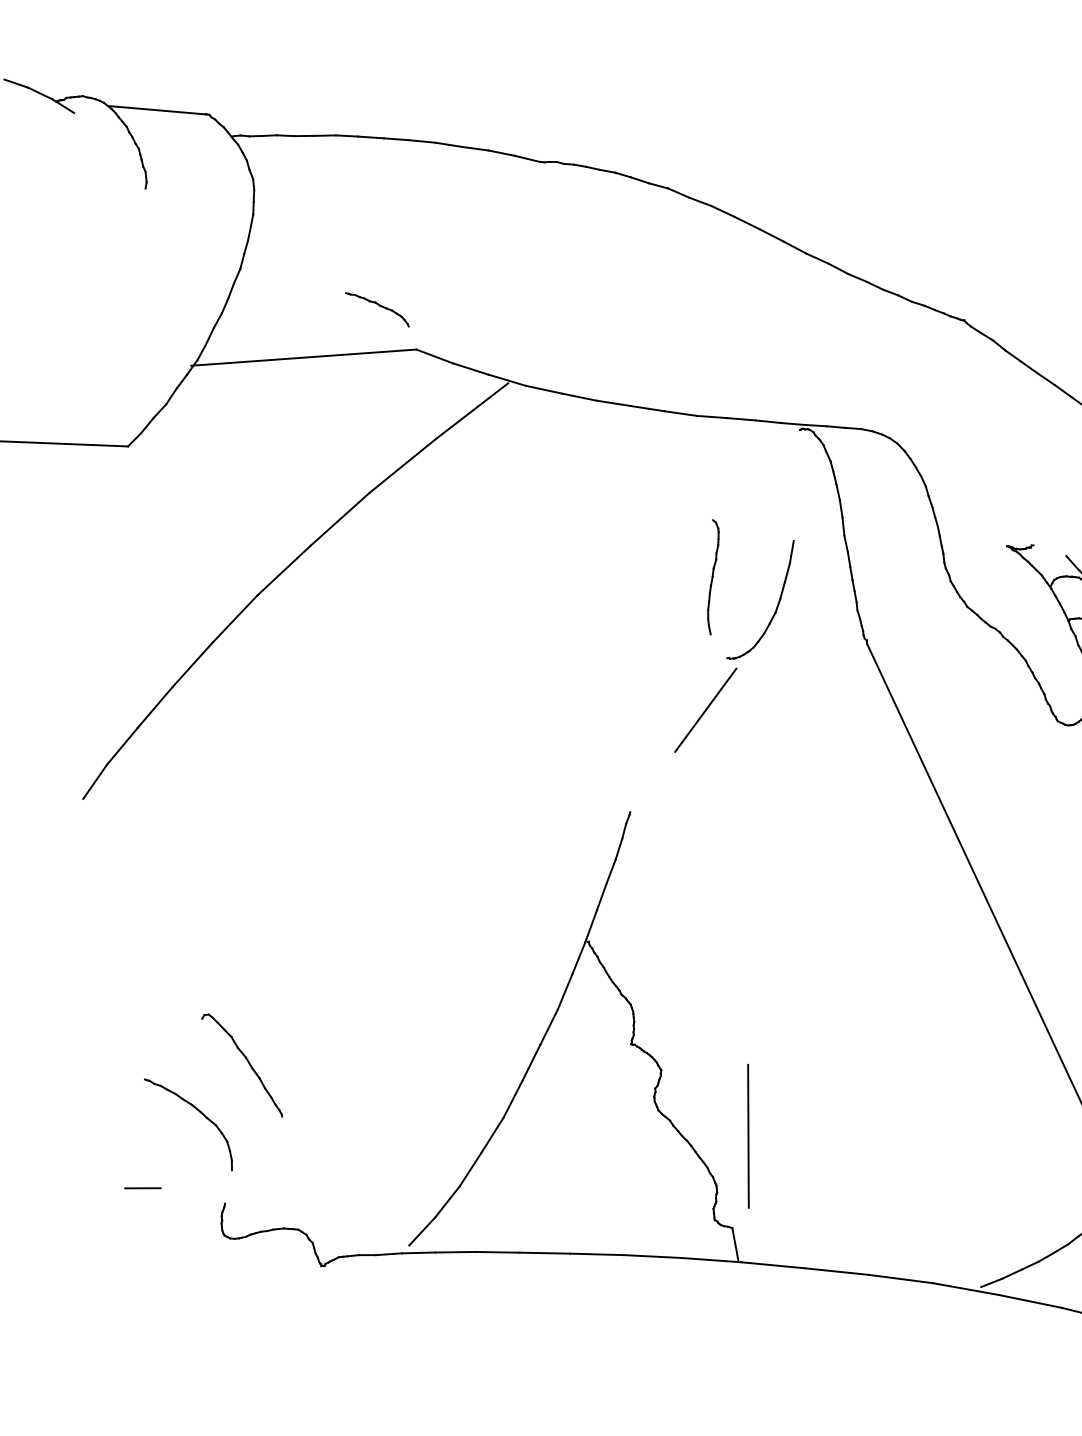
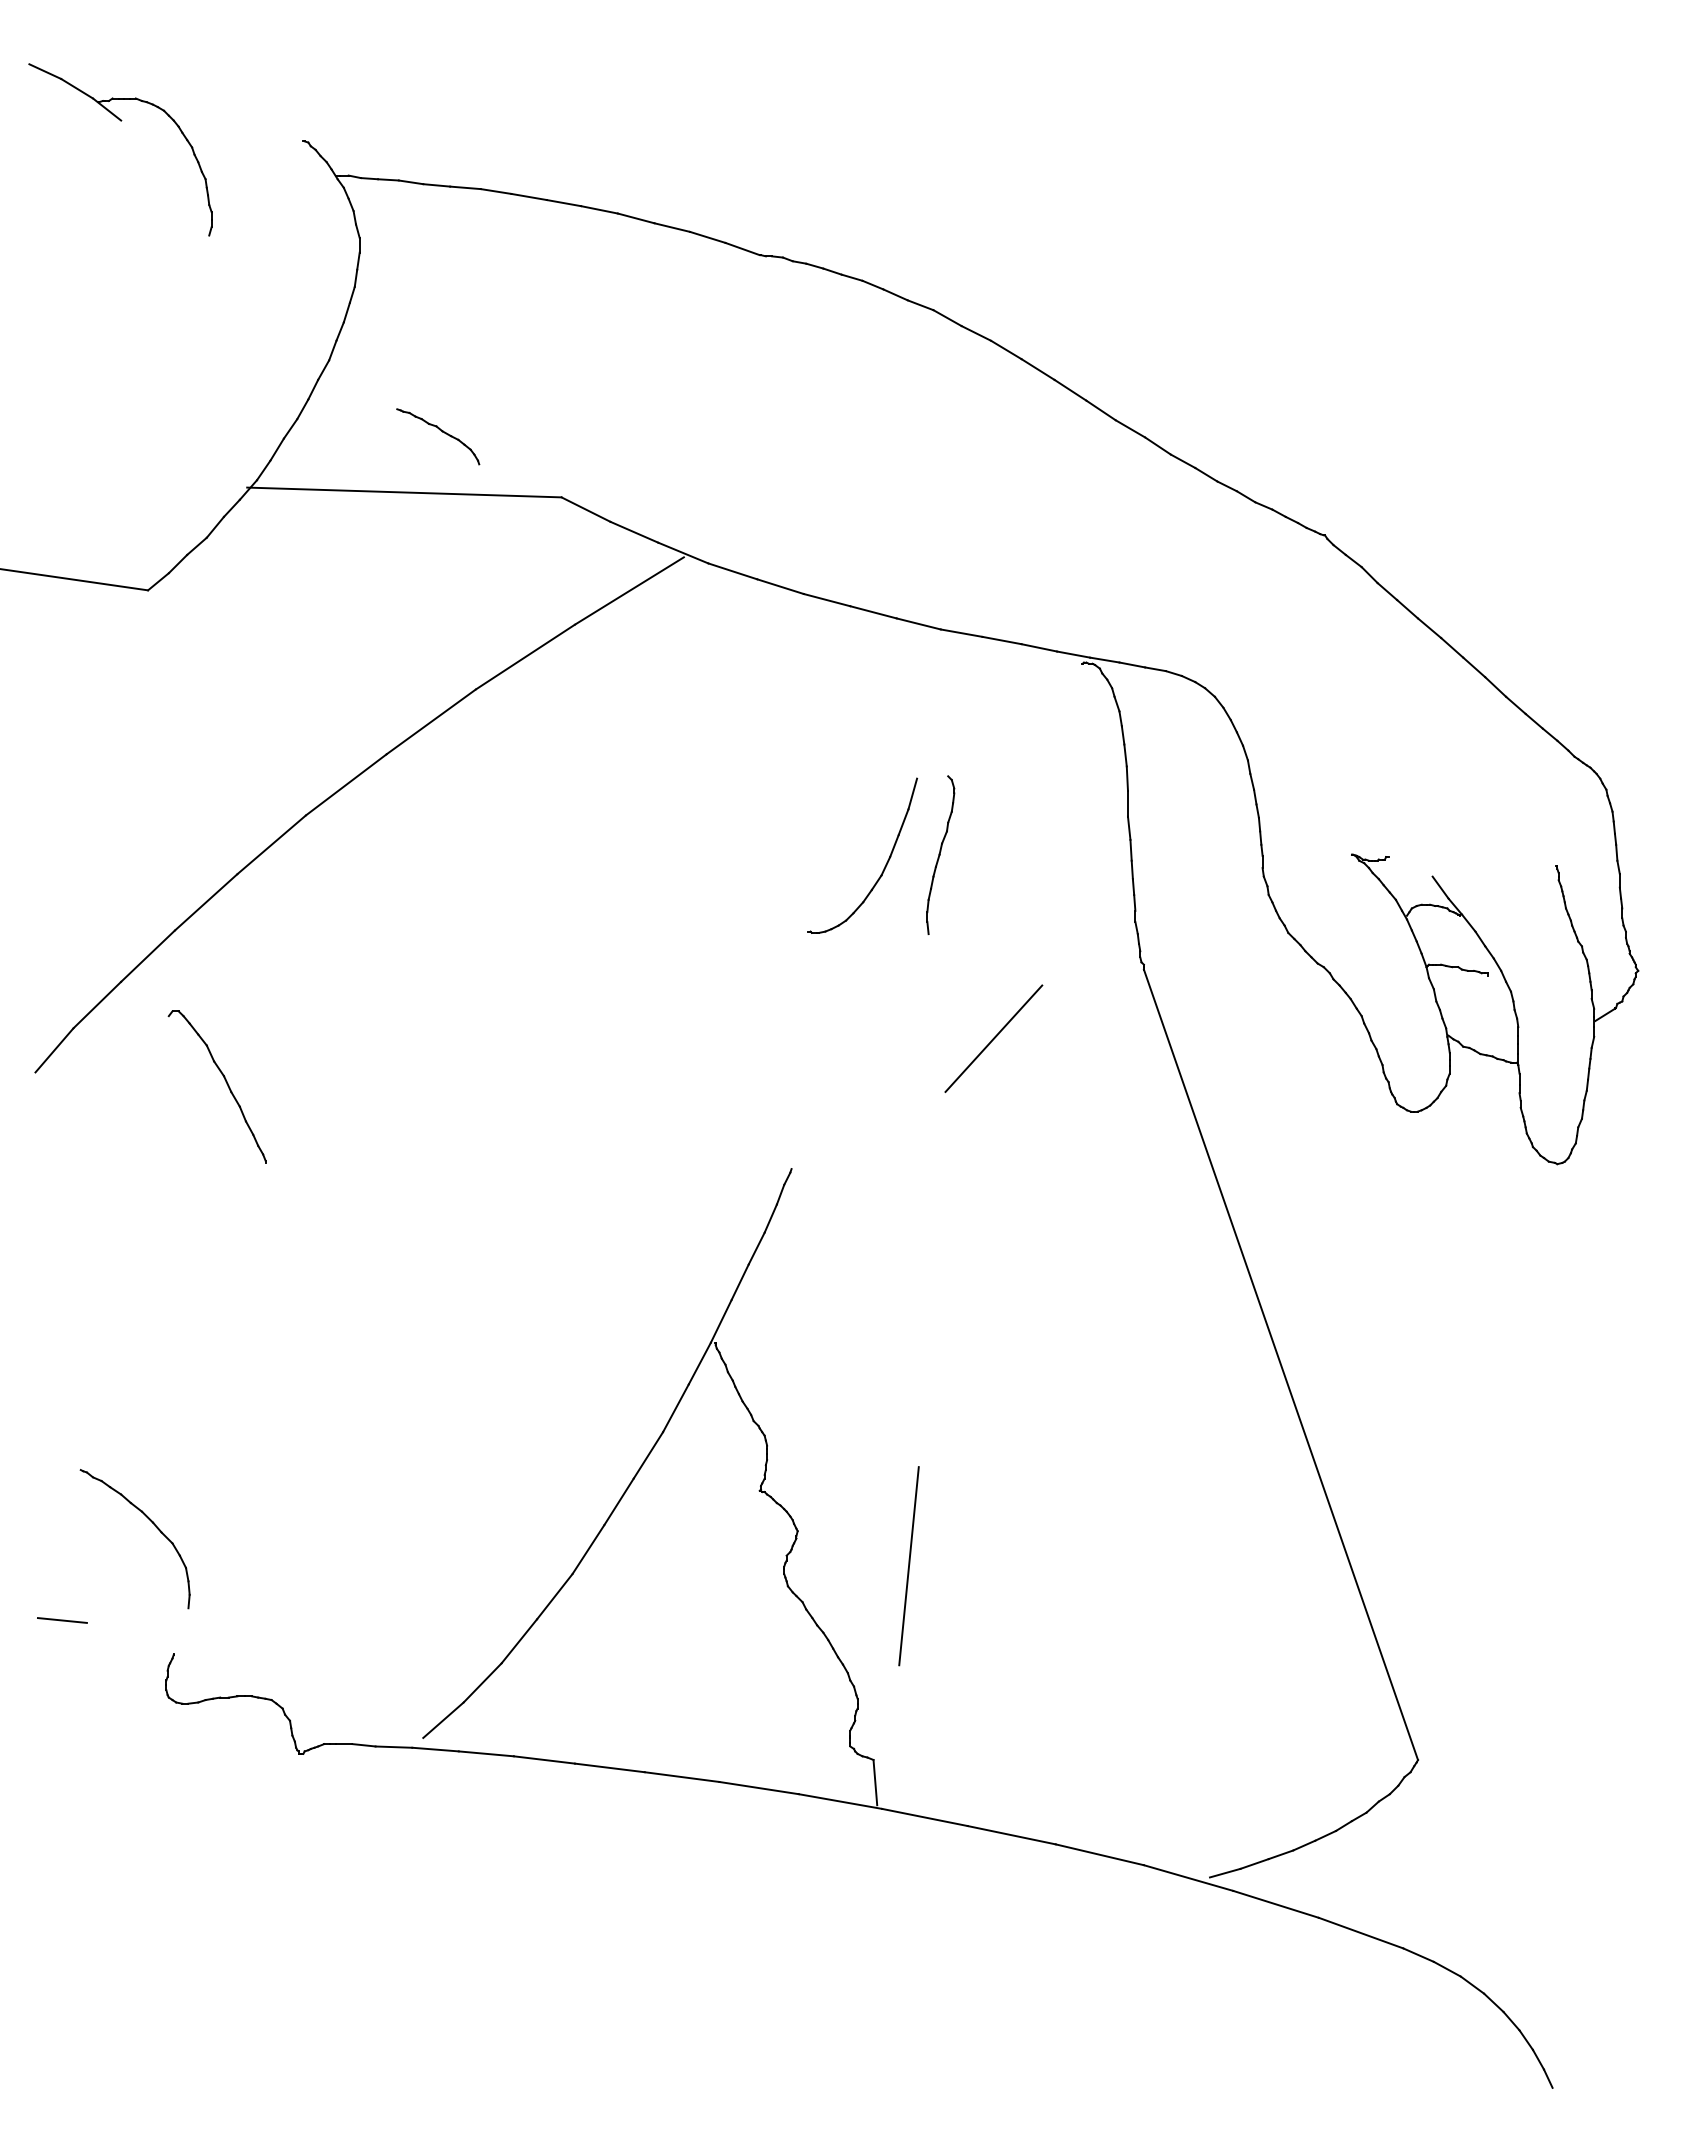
line: (156, 110) -> (235, 128), removed
part: (377, 309) -> (438, 436), moved
part: (776, 606) -> (884, 866), moved
line: (705, 710) -> (993, 1038), moved
part: (247, 1062) -> (225, 1082), moved
line: (748, 1136) -> (908, 1566), moved

